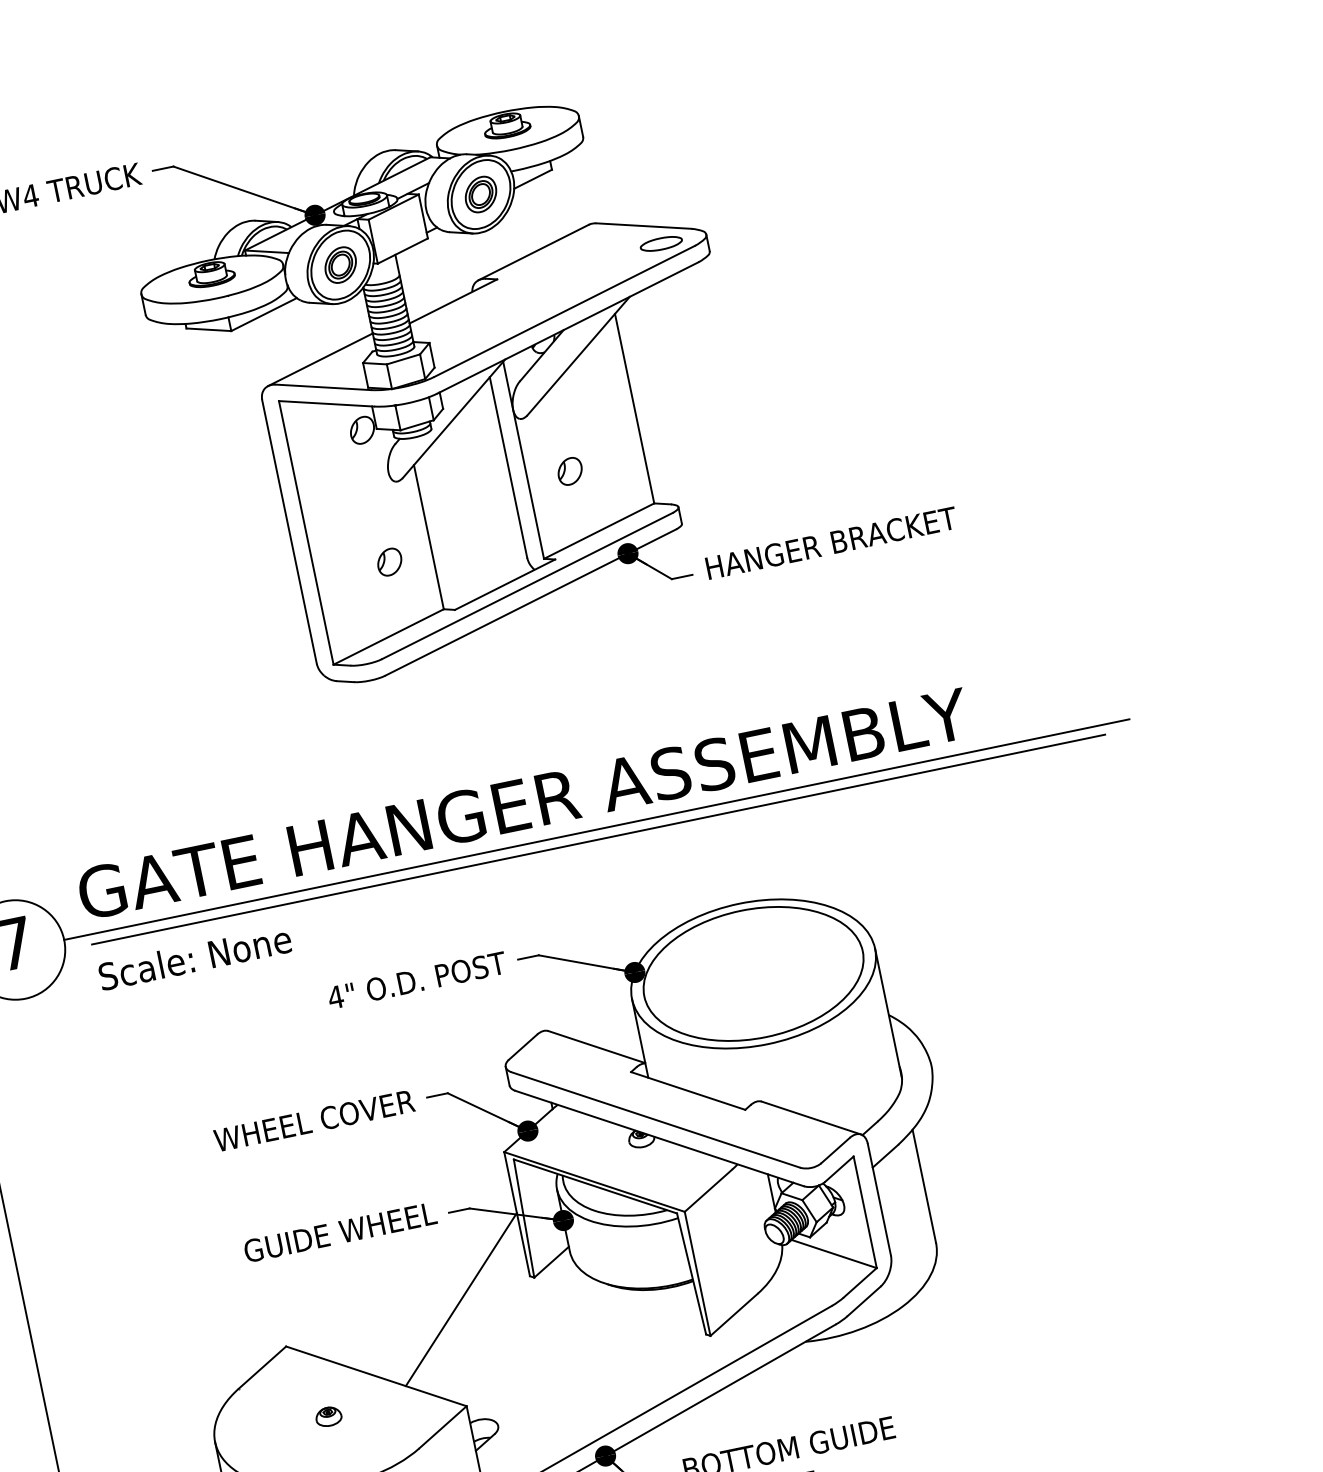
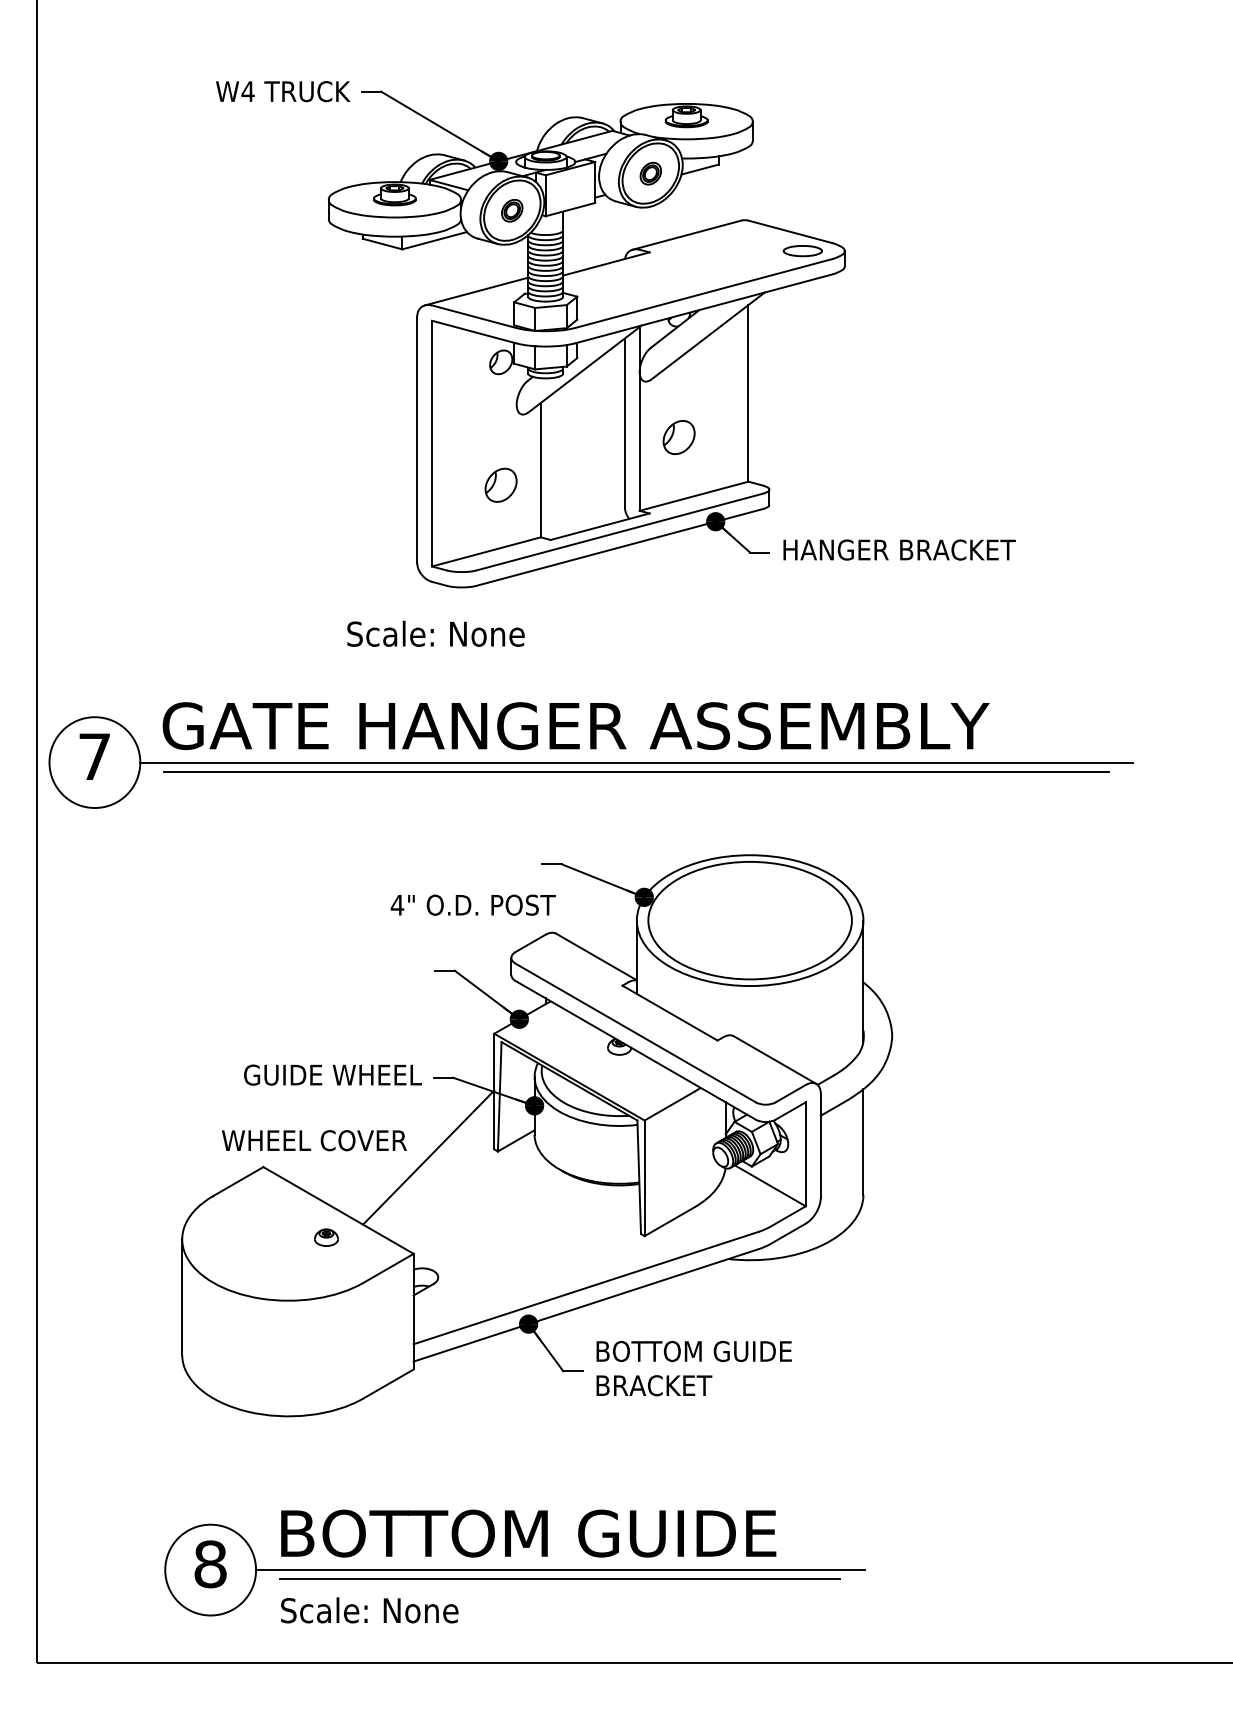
part: (480, 194) -> (650, 173), size x0.7
part: (339, 265) -> (511, 210), size x0.7
part: (570, 471) -> (679, 437), size x1.4
part: (389, 561) -> (501, 484), size x1.4
text: (194, 957) -> (435, 633), moved
text: (416, 979) -> (472, 904), moved
text: (314, 1120) -> (314, 1140), moved
part: (328, 1416) -> (326, 1237), moved

